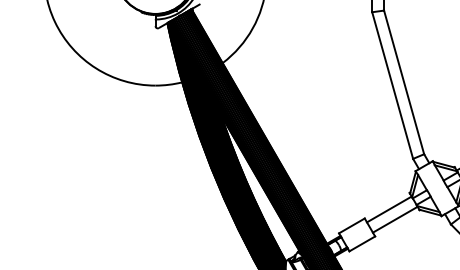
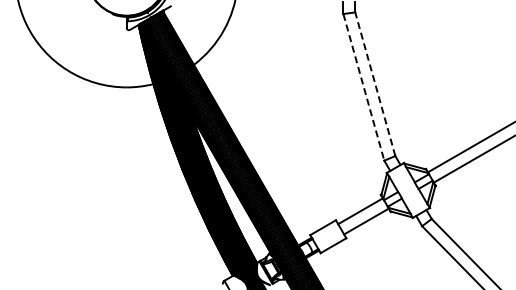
line: (404, 82) -> (375, 84), solid -> dashed
line: (393, 85) -> (364, 87), solid -> dashed

